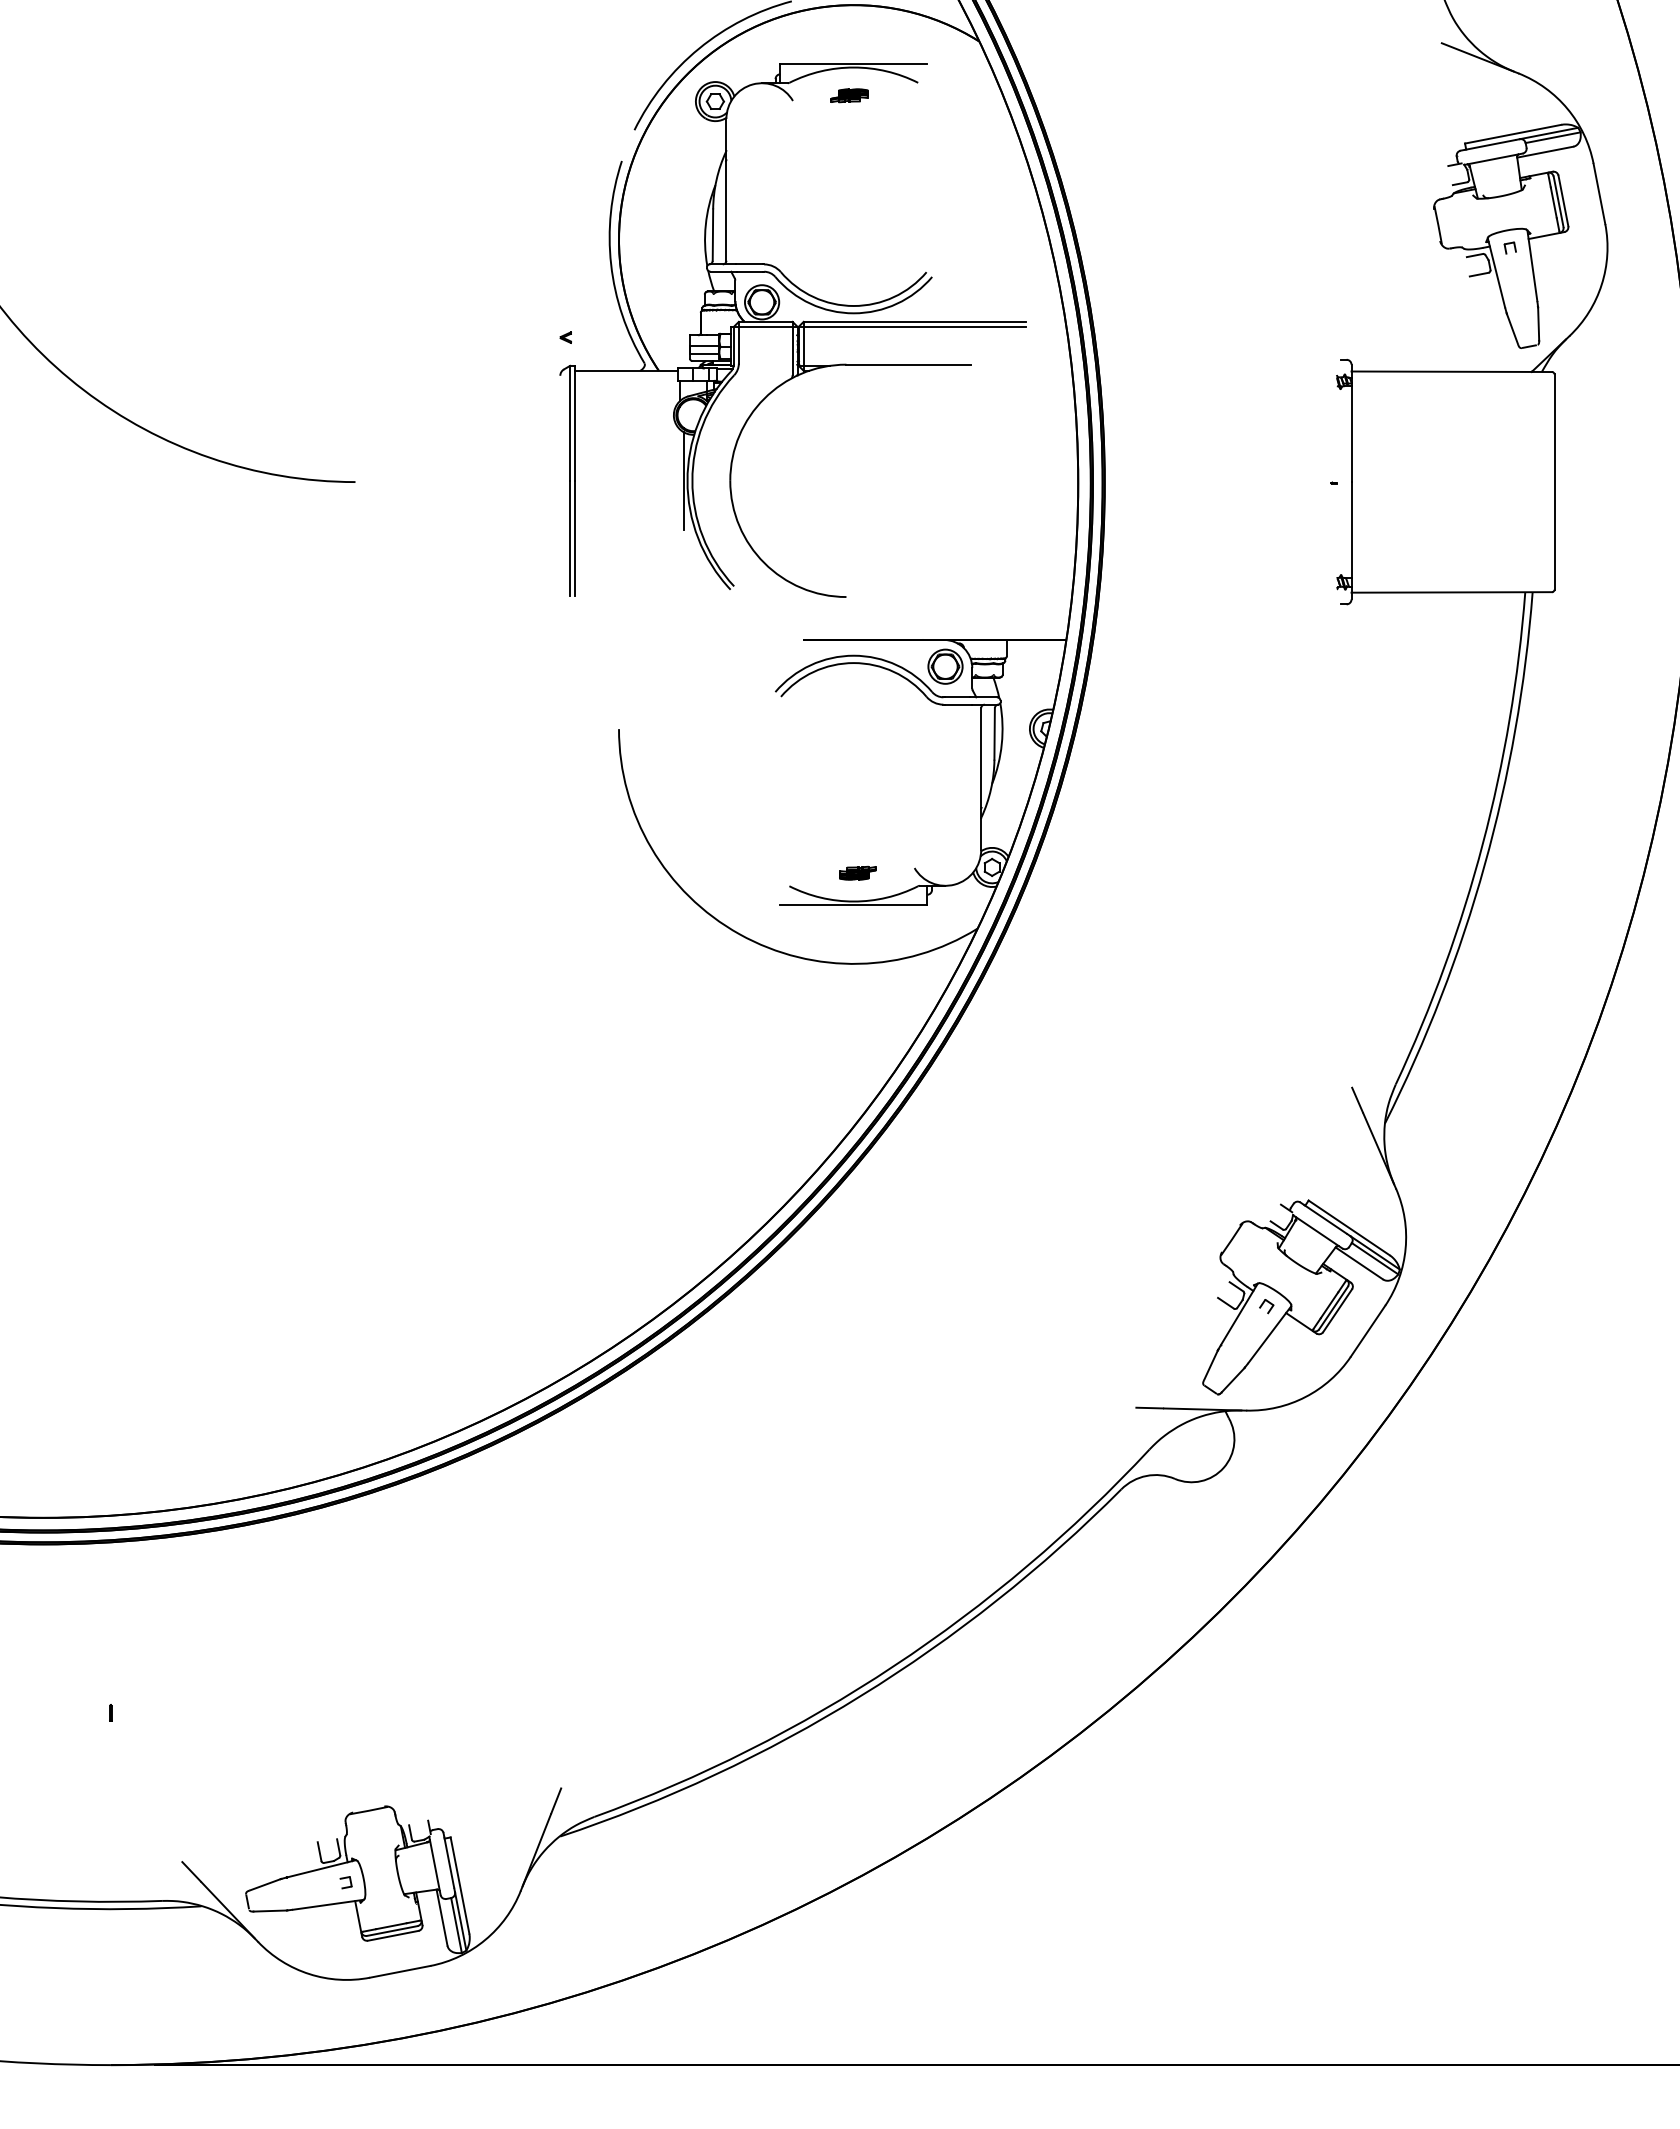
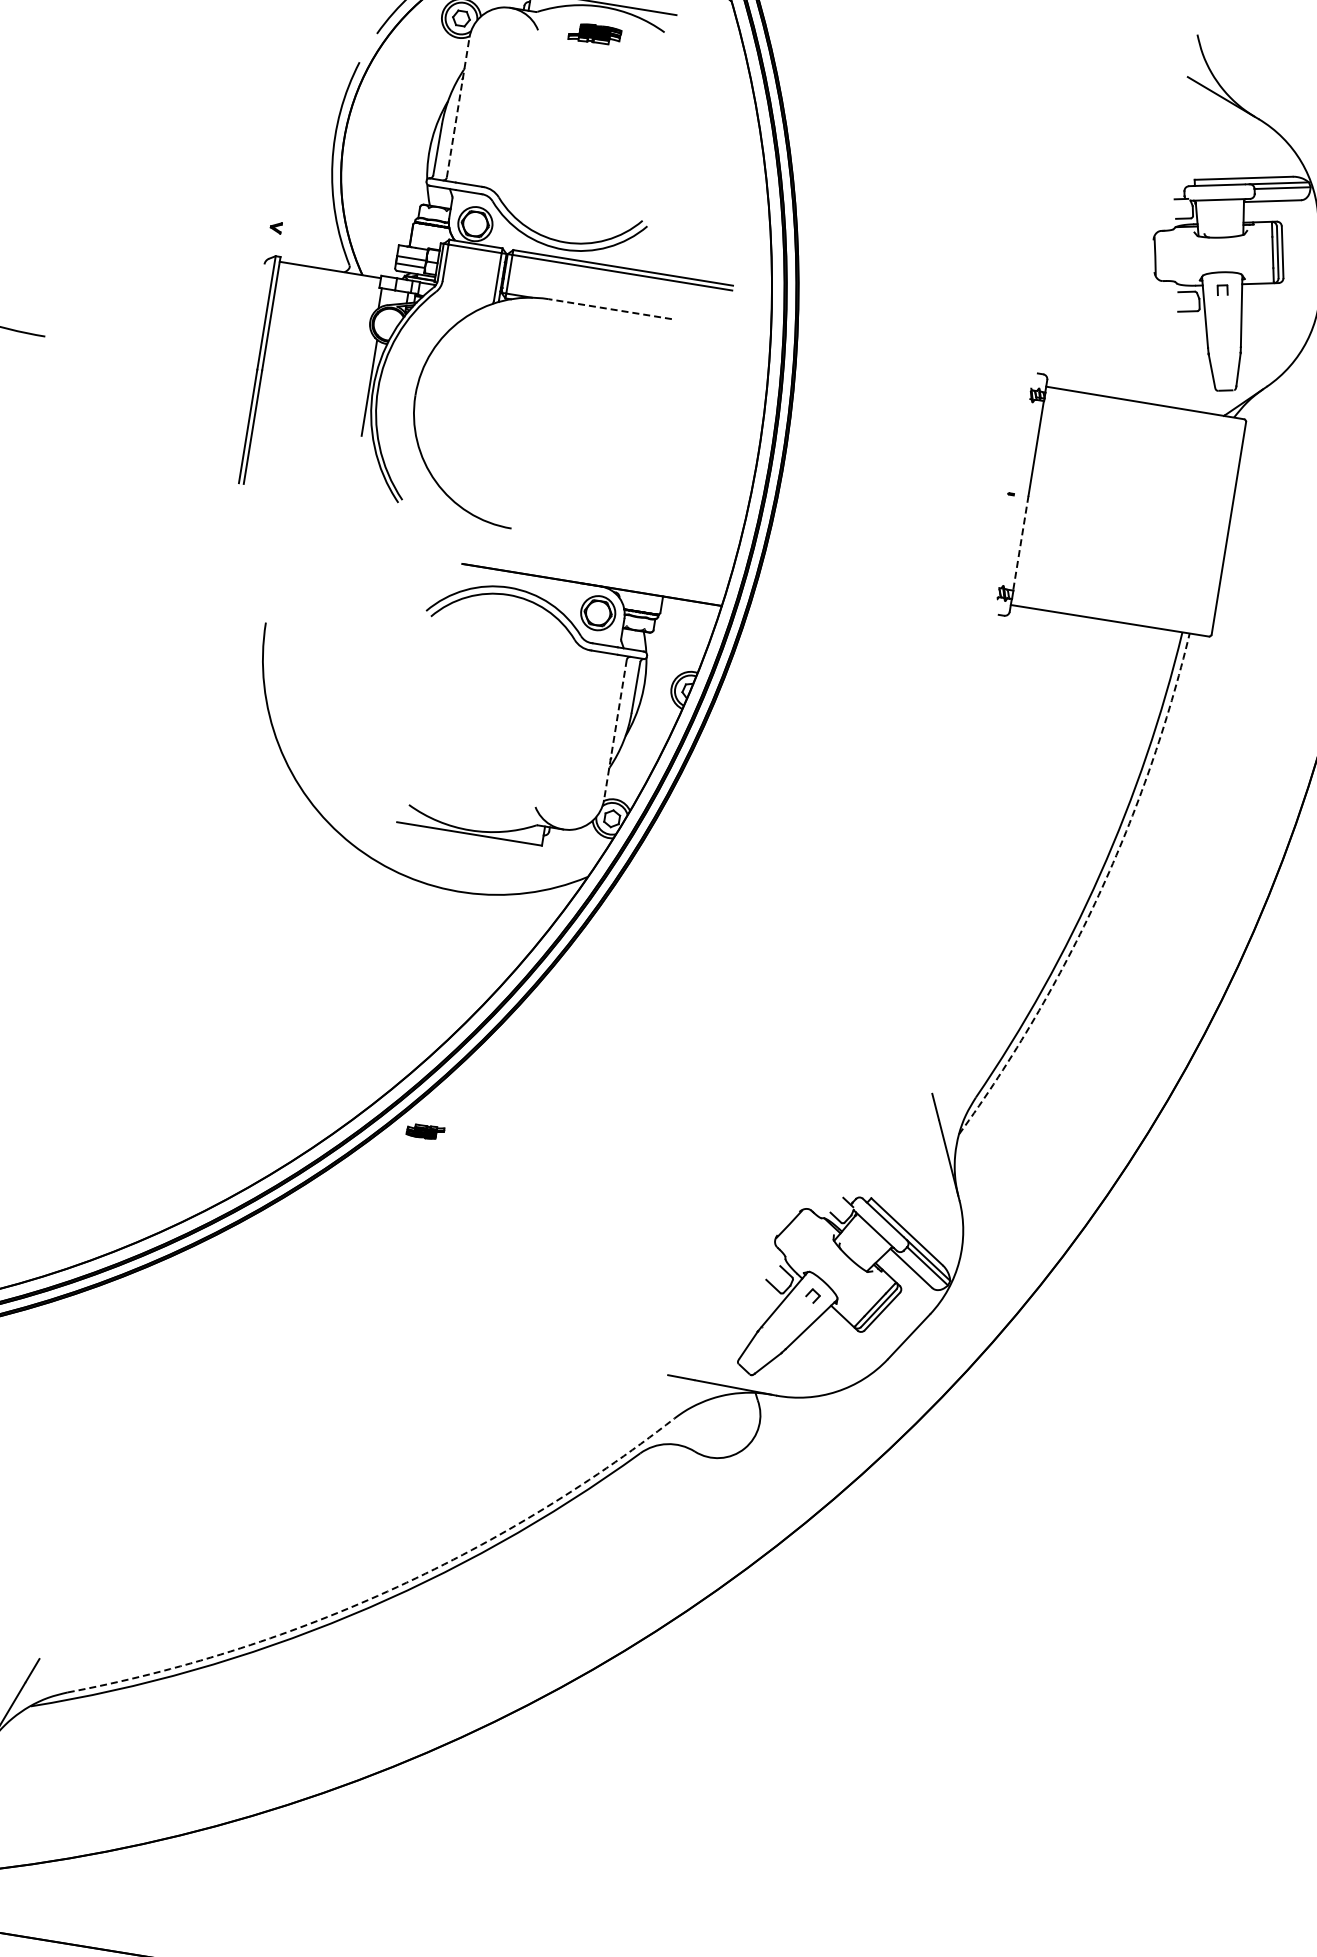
part: (849, 95) -> (594, 33), size x1.4
line: (726, 189) -> (458, 107), solid -> dashed
line: (908, 364) -> (610, 308), solid -> dashed
line: (1351, 530) -> (1020, 543), solid -> dashed
line: (981, 779) -> (615, 730), solid -> dashed
arc: (1484, 865) -> (1098, 895), solid -> dashed
part: (857, 872) -> (425, 1130), moved
arc: (893, 1666) -> (387, 1591), solid -> dashed

